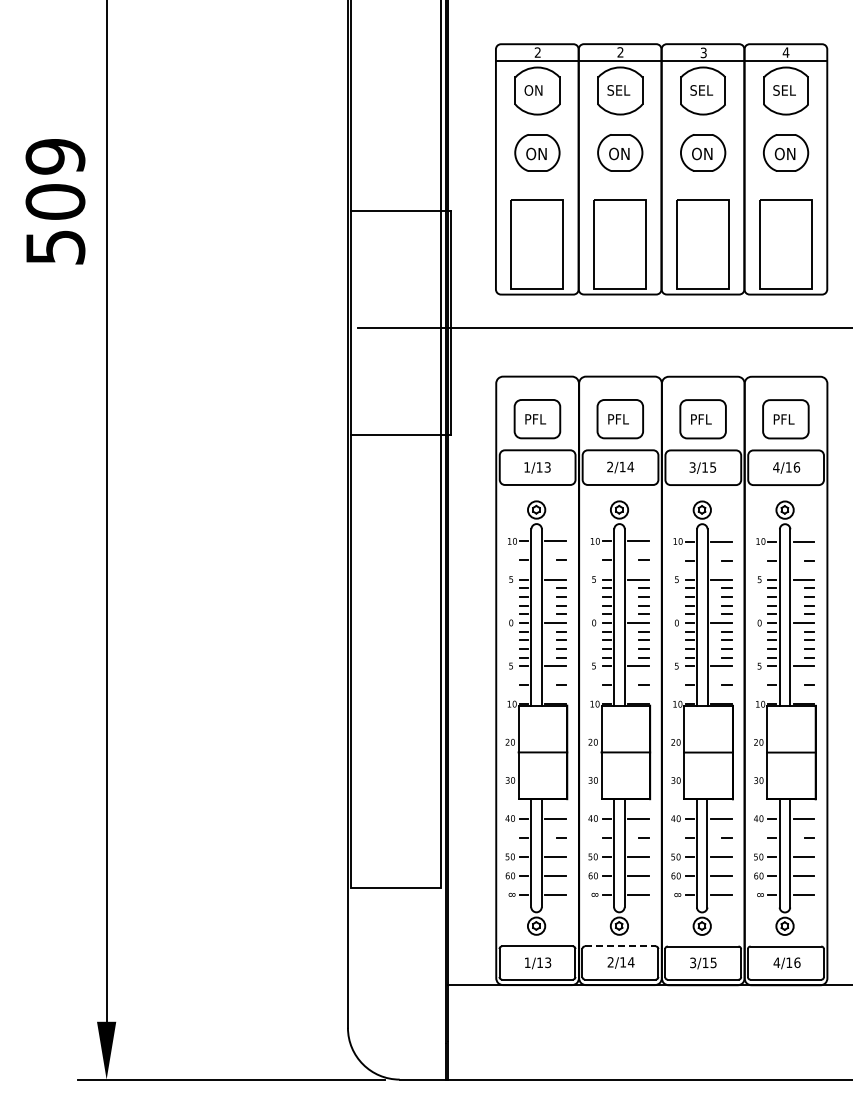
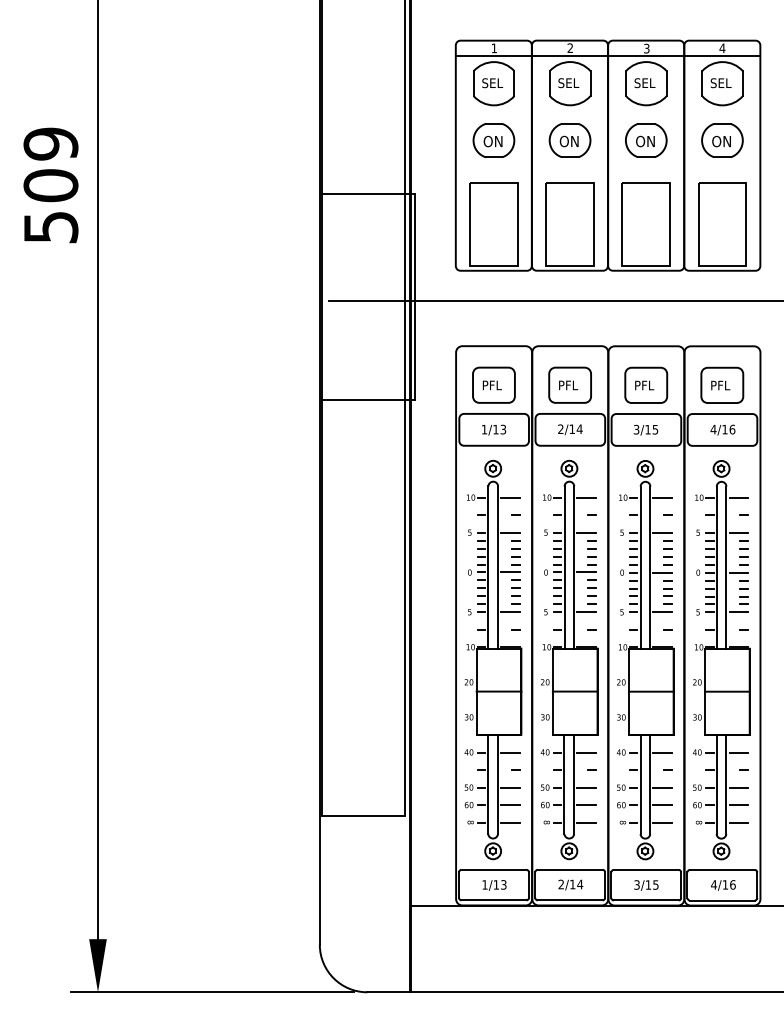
text: (537, 52) -> (494, 48), 2 -> 1
text: (535, 90) -> (492, 83), ON -> SEL
line: (620, 946) -> (570, 869), dashed -> solid

